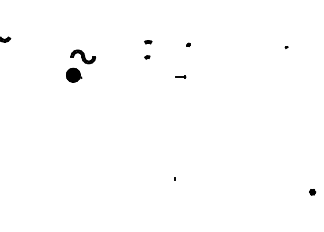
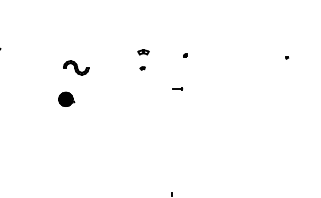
part: (148, 42) -> (143, 52), size x1.6
part: (74, 74) -> (67, 98), moved

